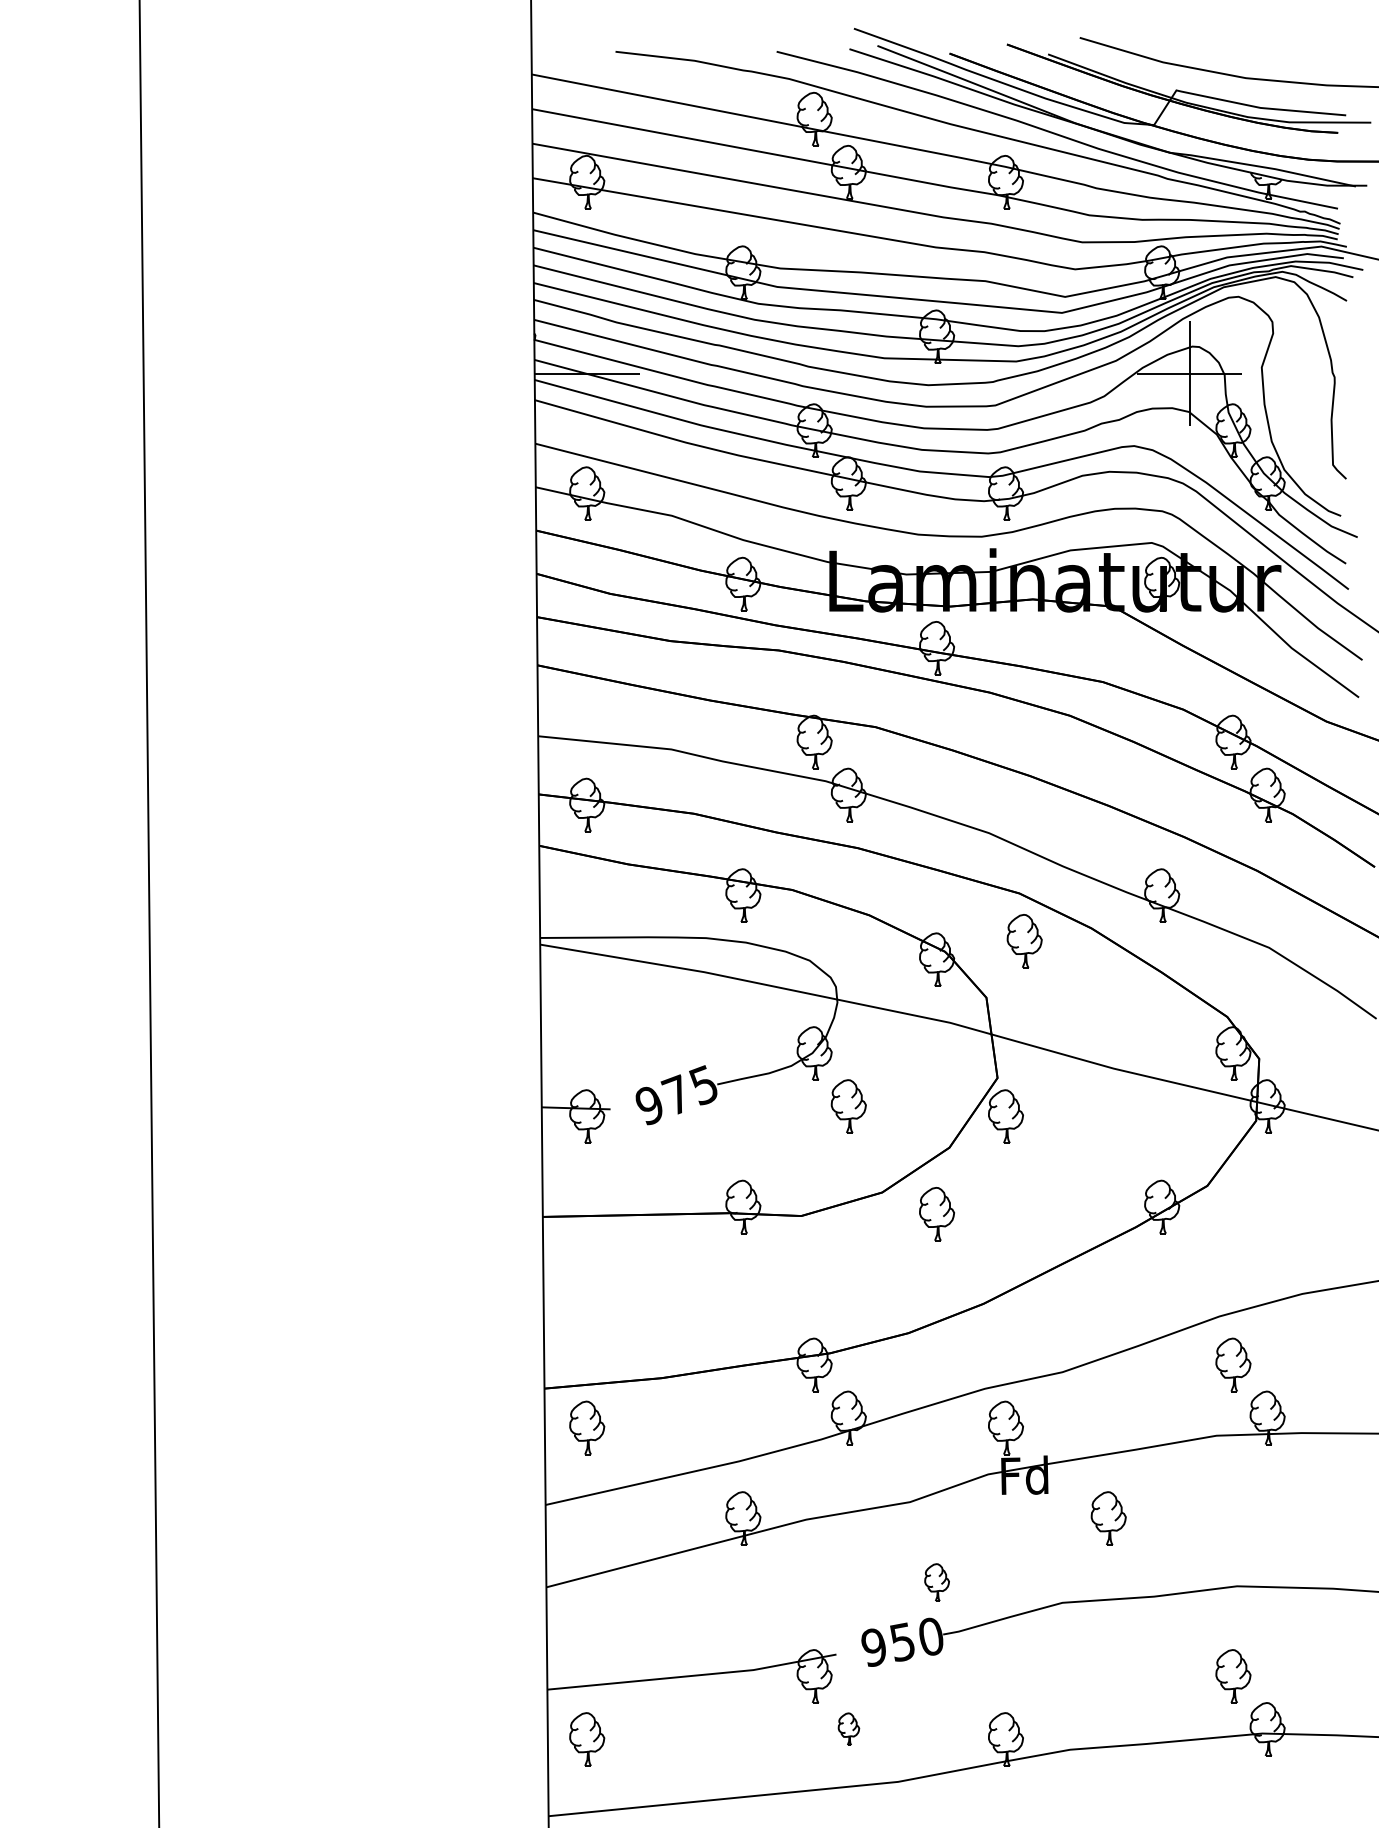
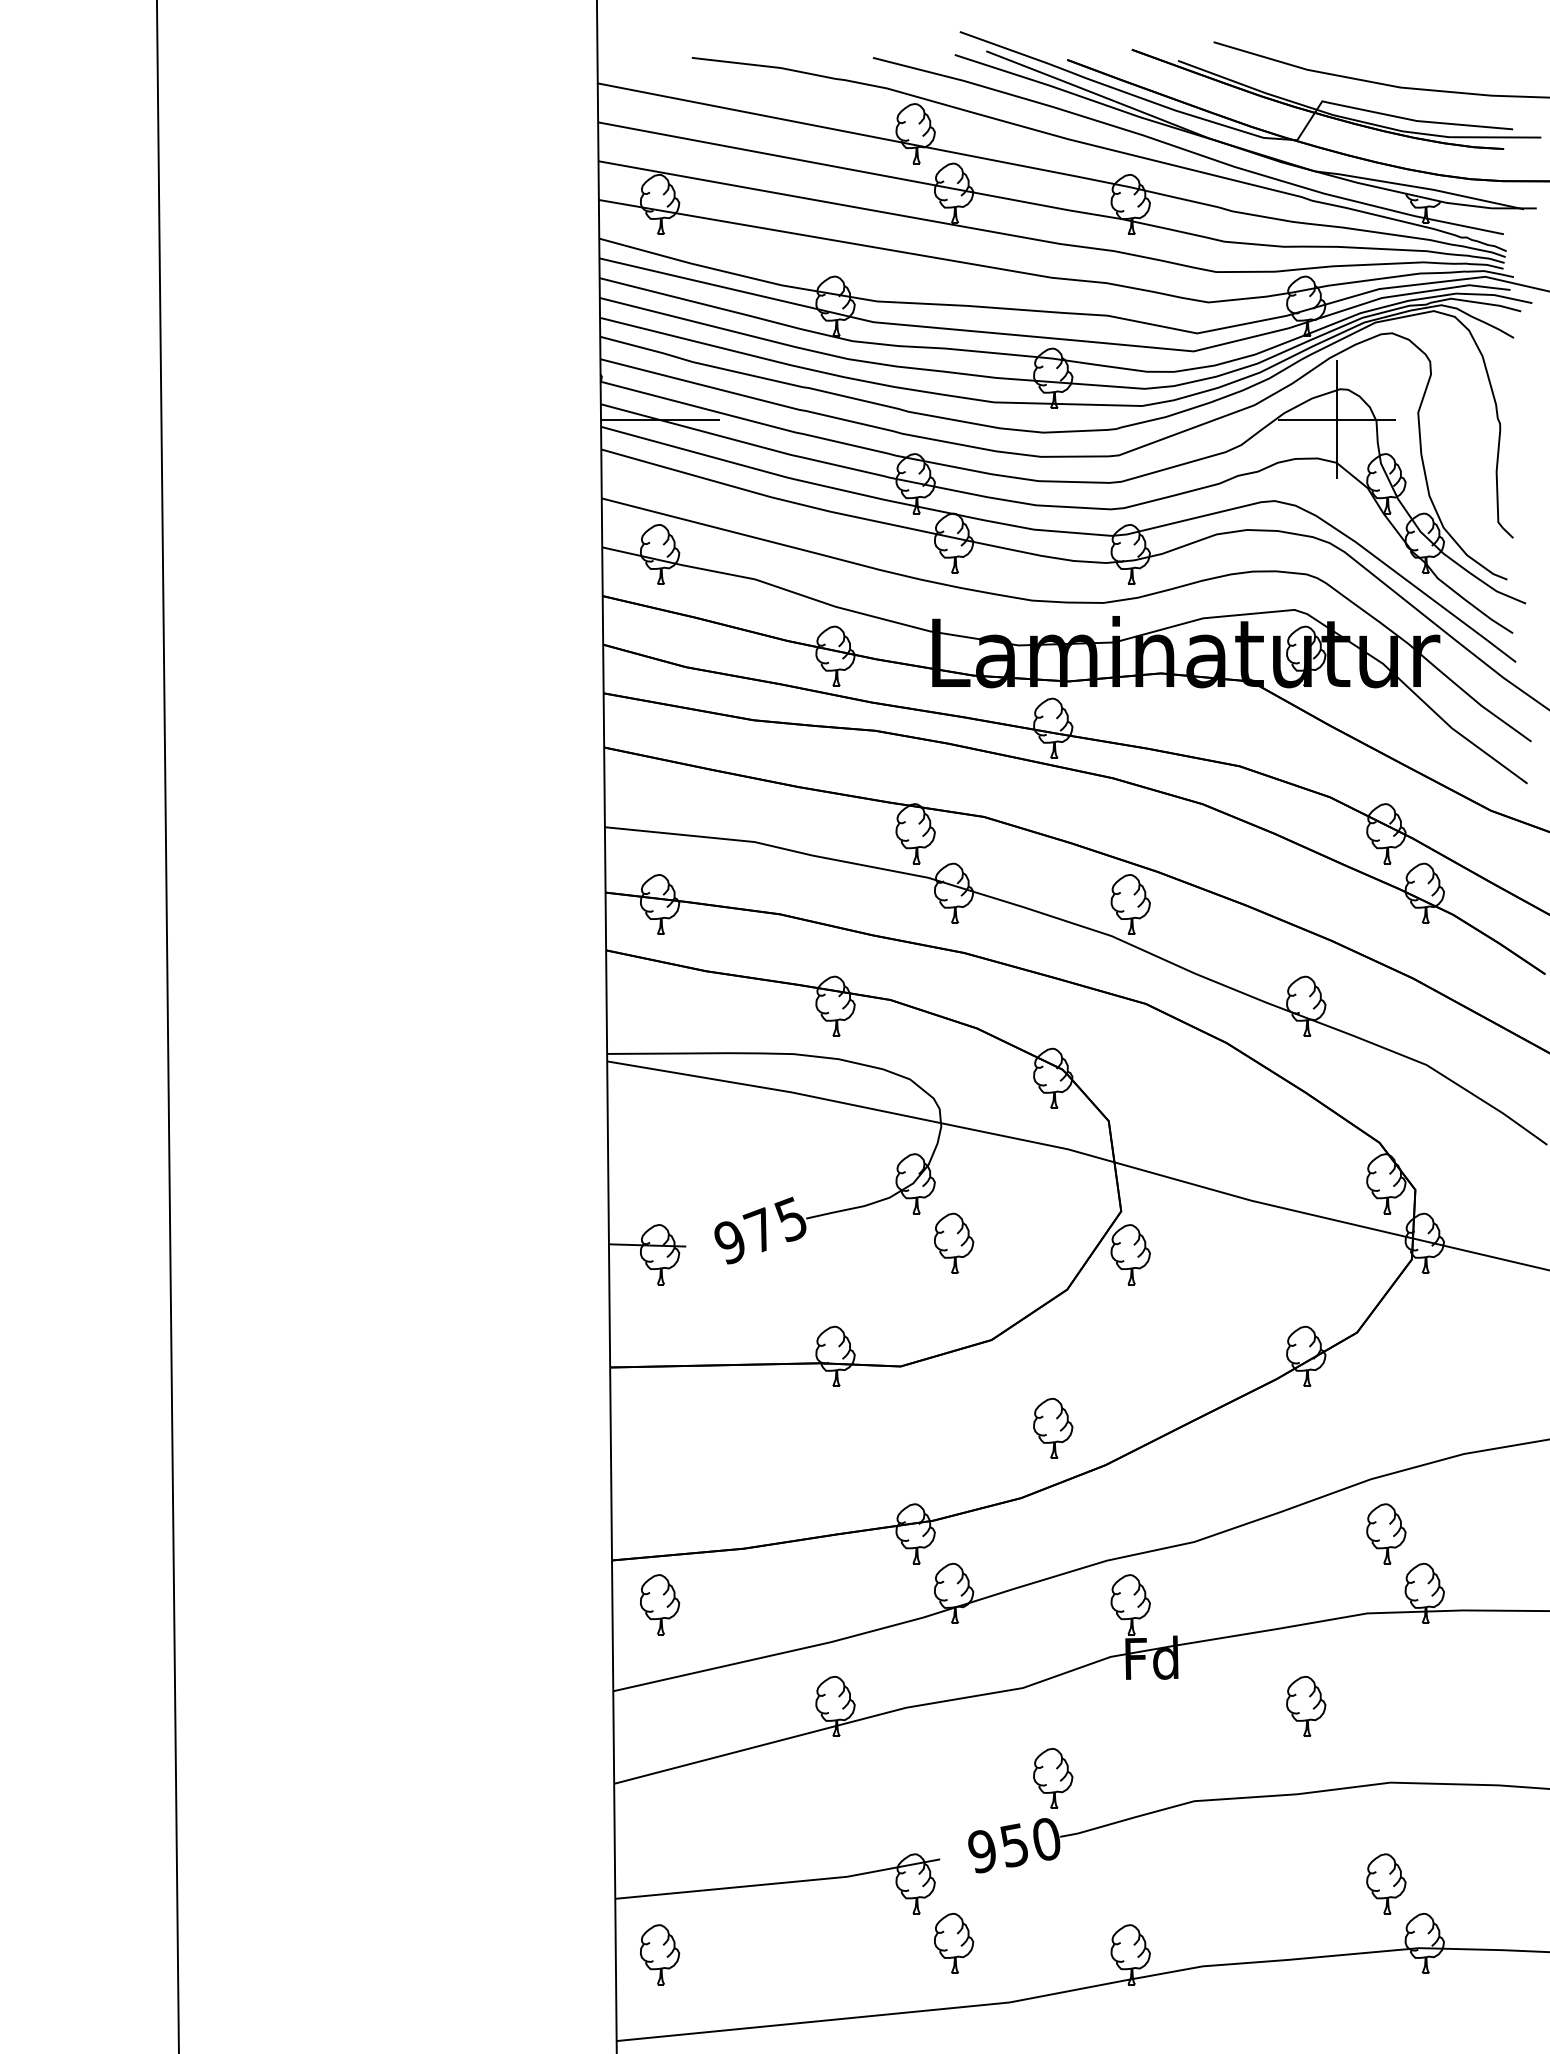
part: (1024, 941) -> (1130, 904), moved
part: (937, 1213) -> (1053, 1427), moved
part: (1108, 1517) -> (1306, 1705), moved
part: (937, 1582) -> (1053, 1778), size x1.43
part: (849, 1728) -> (954, 1942), size x1.67

